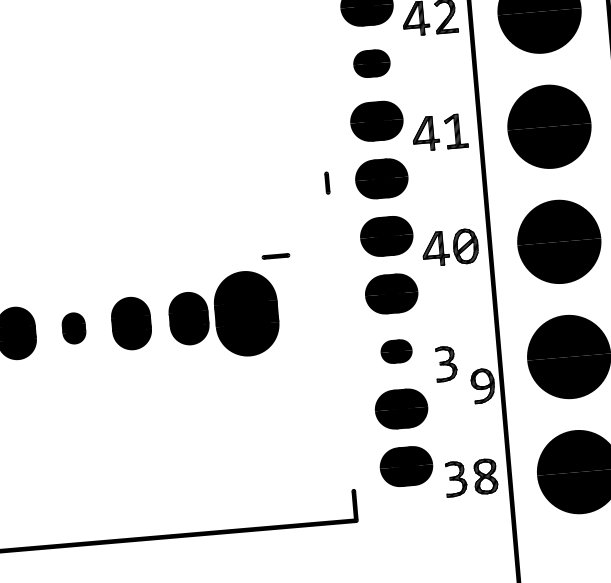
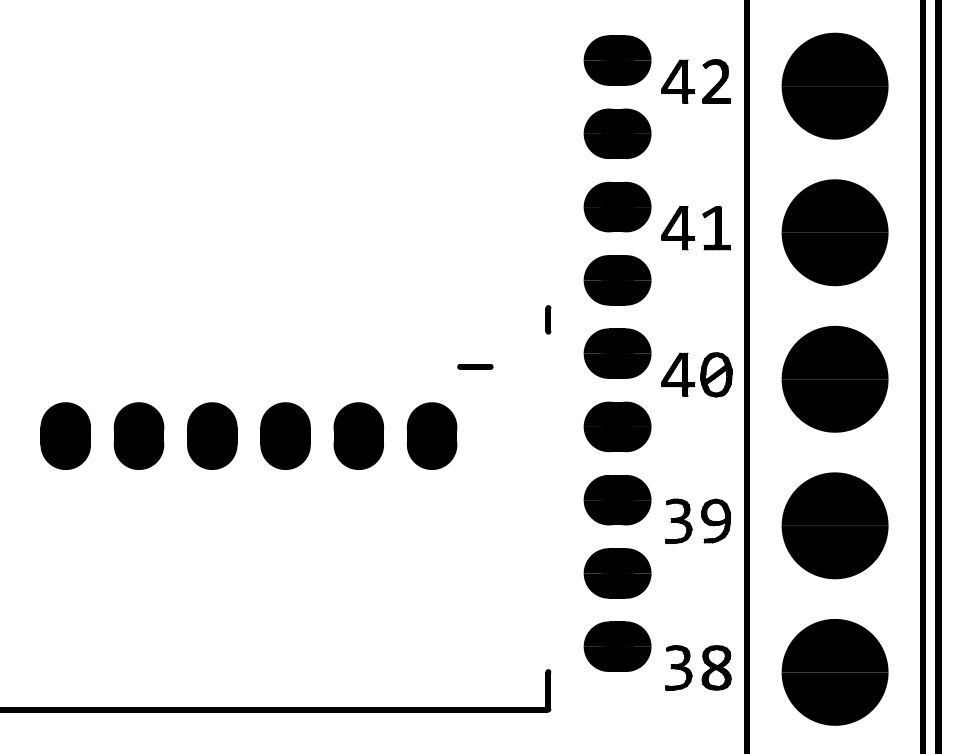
part: (371, 63) -> (617, 133), size x1.43
part: (327, 182) -> (548, 319), moved
part: (246, 313) -> (431, 435), size x0.62
part: (74, 327) -> (212, 435), size x1.67
part: (396, 351) -> (617, 500), size x1.67
part: (483, 385) -> (716, 520), moved

